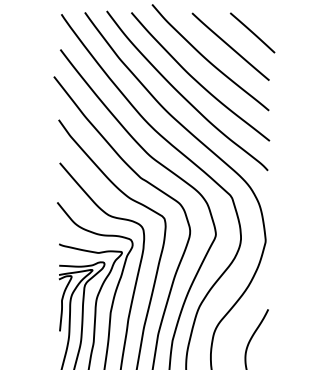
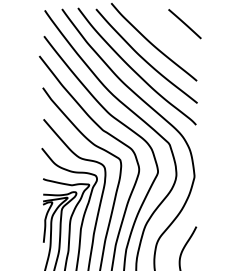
line: (230, 46) -> (168, 34), removed

